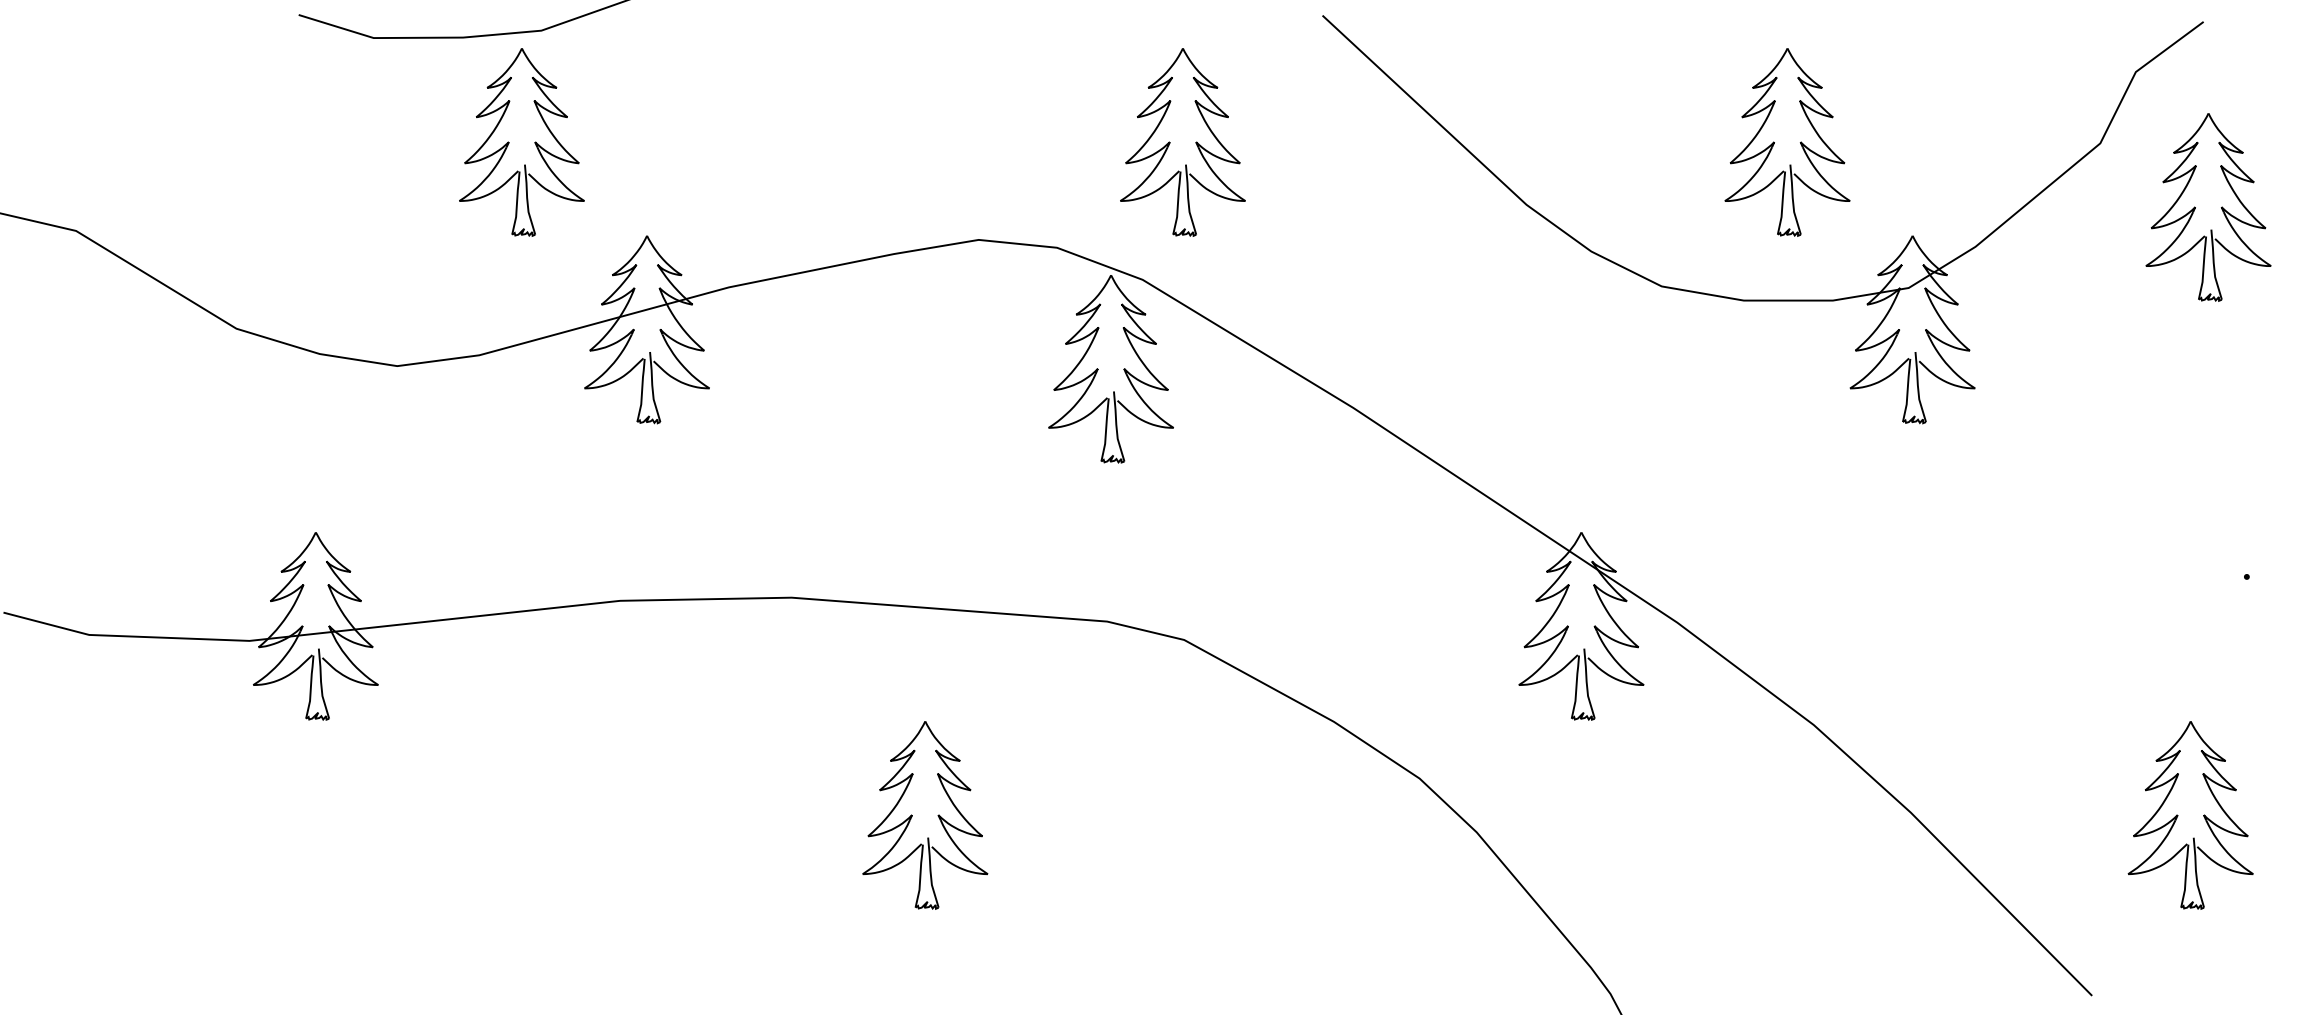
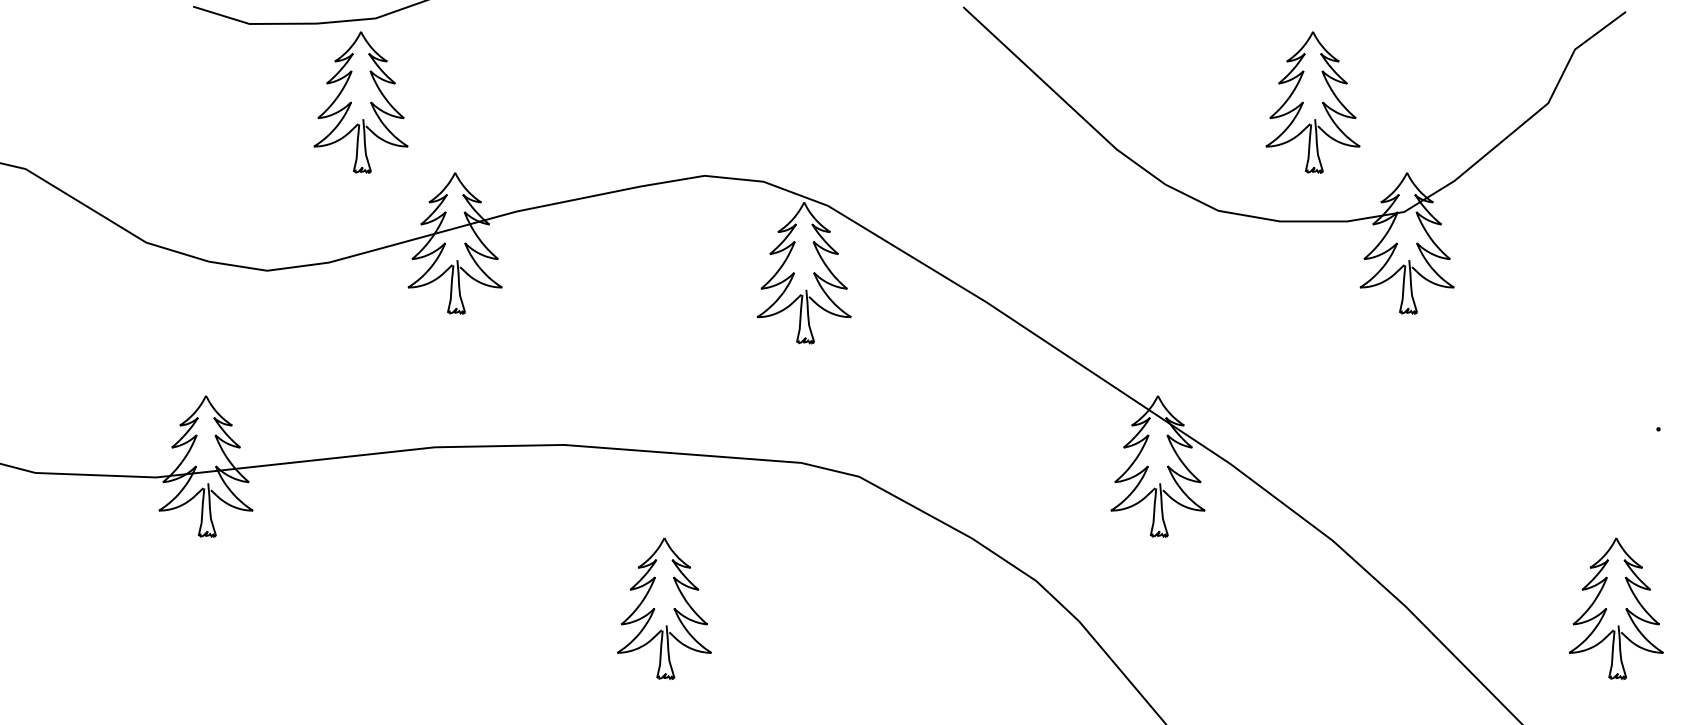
part: (1170, 142) -> (848, 102), removed
part: (2208, 207) -> (1629, 151), removed

